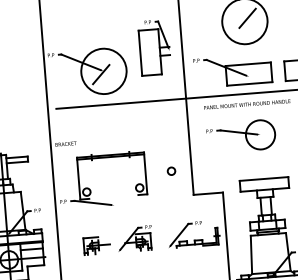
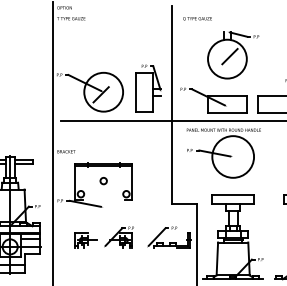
part: (154, 47) -> (148, 88), moved
circle: (260, 134) -> (233, 156), size x1.67
circle: (171, 171) -> (103, 181), moved

